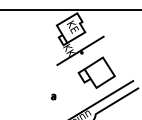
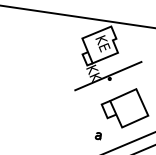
part: (53, 96) -> (98, 135), moved

